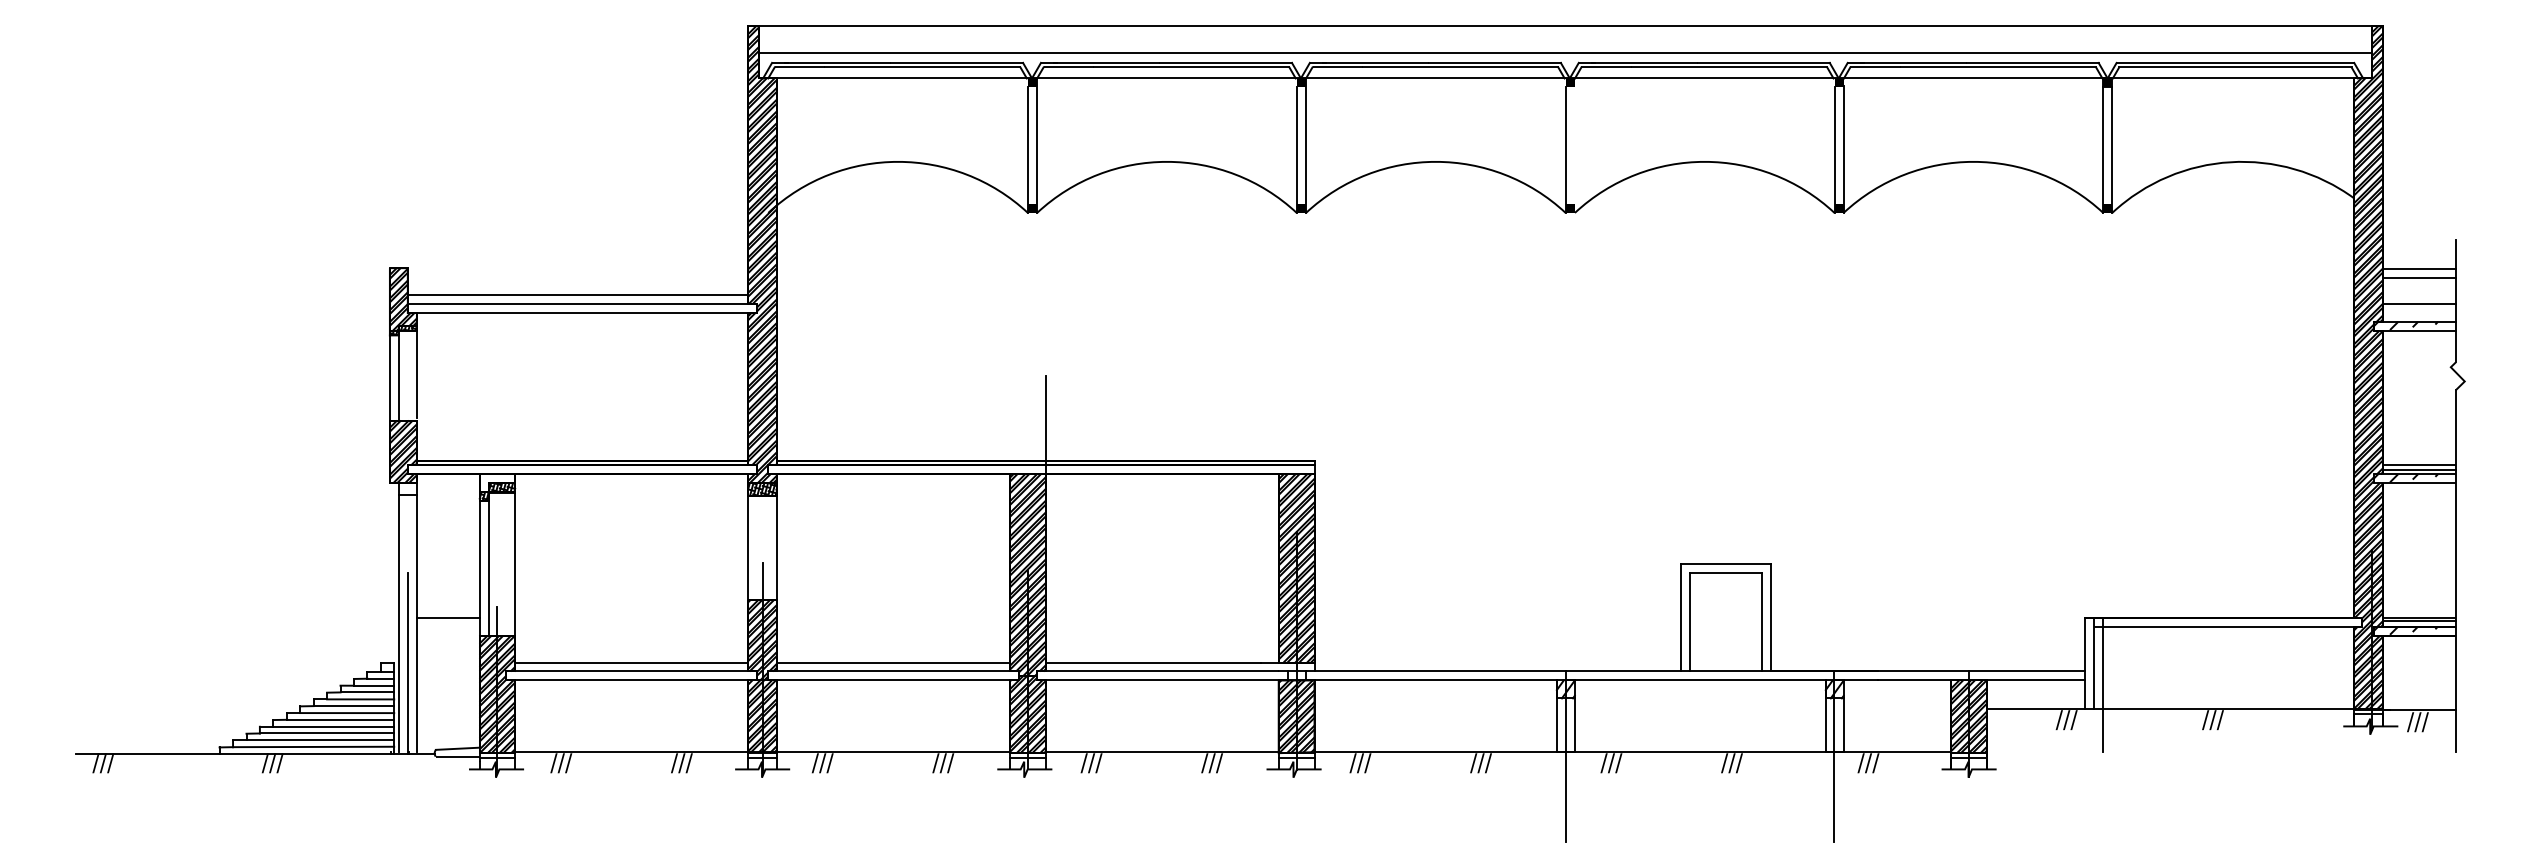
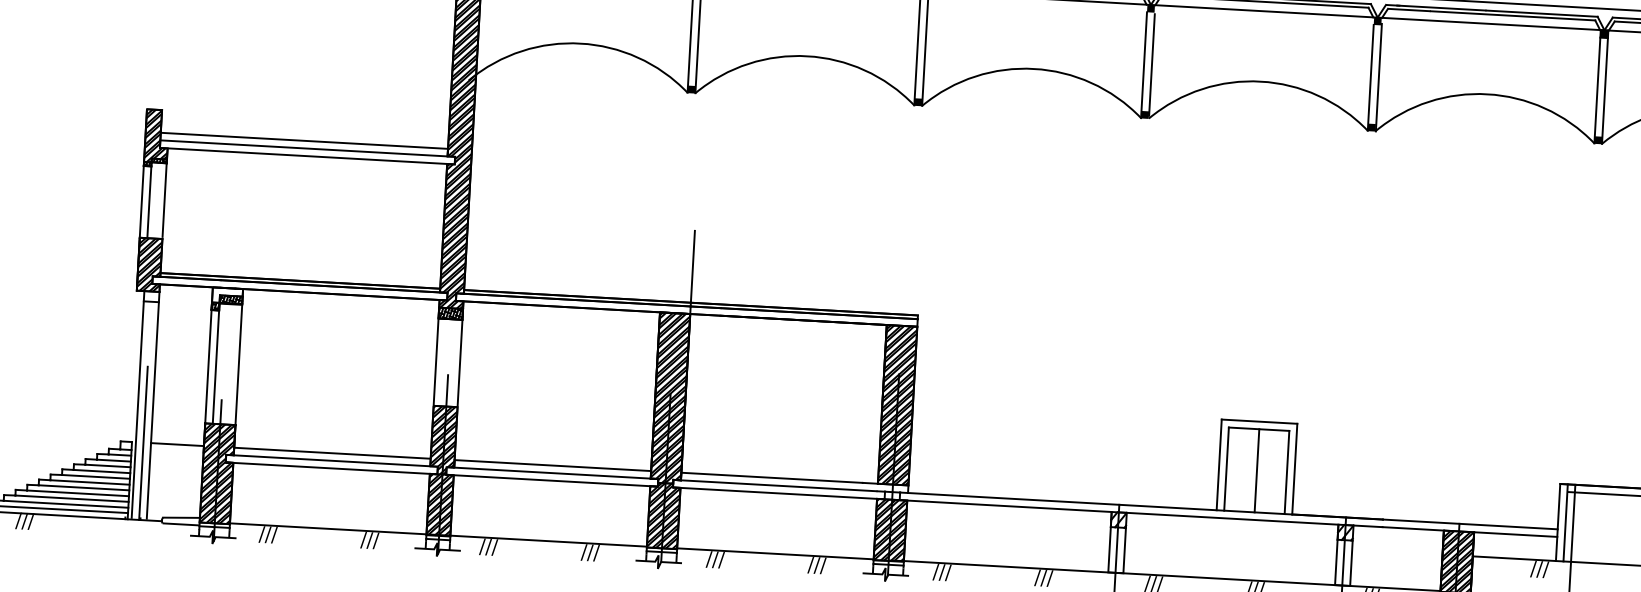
line: (1575, 149) -> (1152, 65), added
line: (447, 617) -> (176, 444), moved
line: (1725, 621) -> (1256, 470), added

